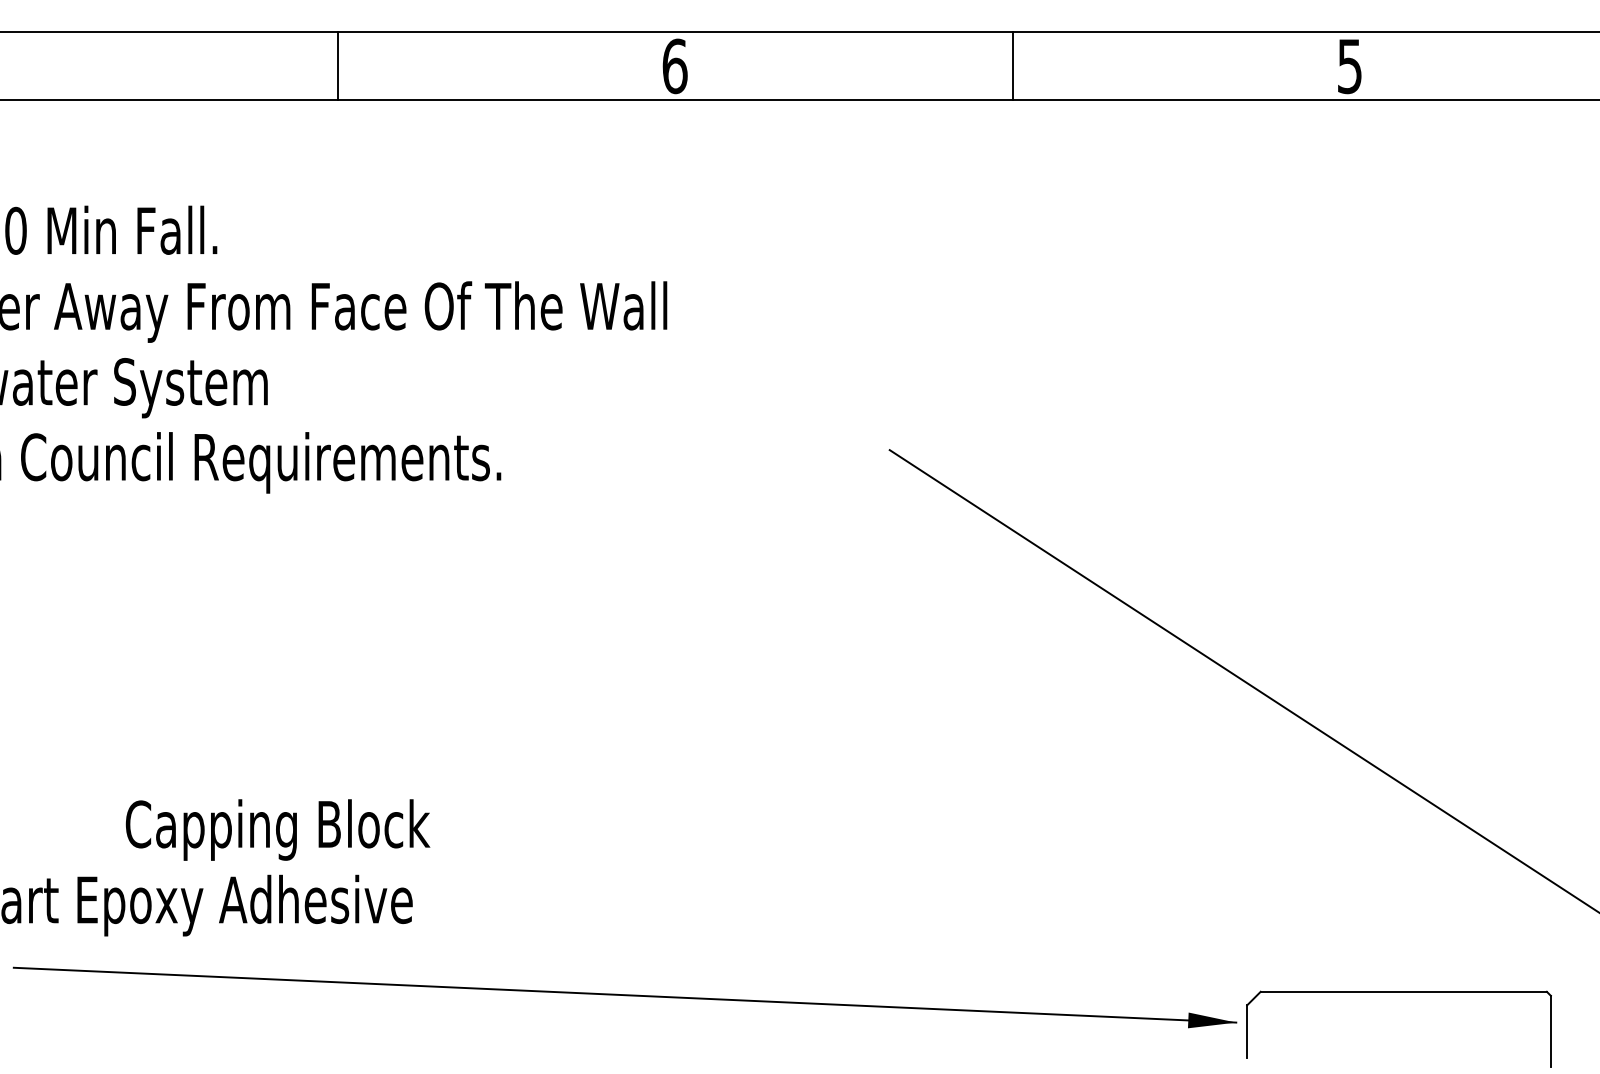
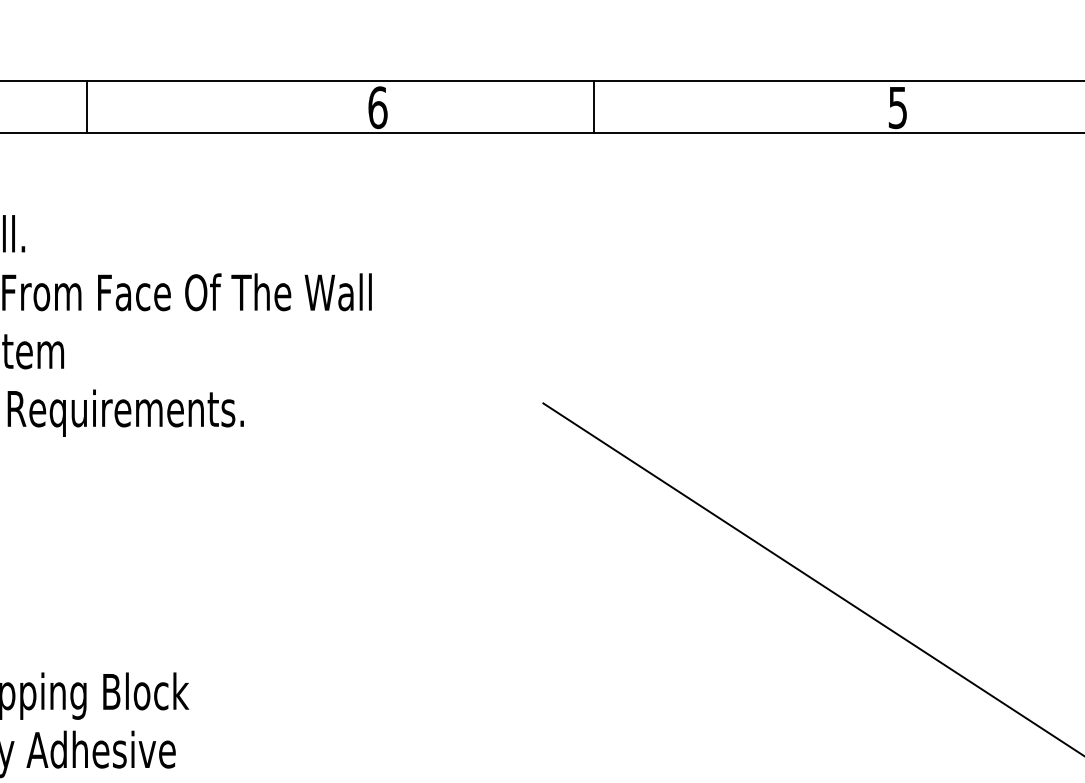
line: (338, 65) -> (86, 107), moved
line: (1013, 65) -> (594, 107), moved

